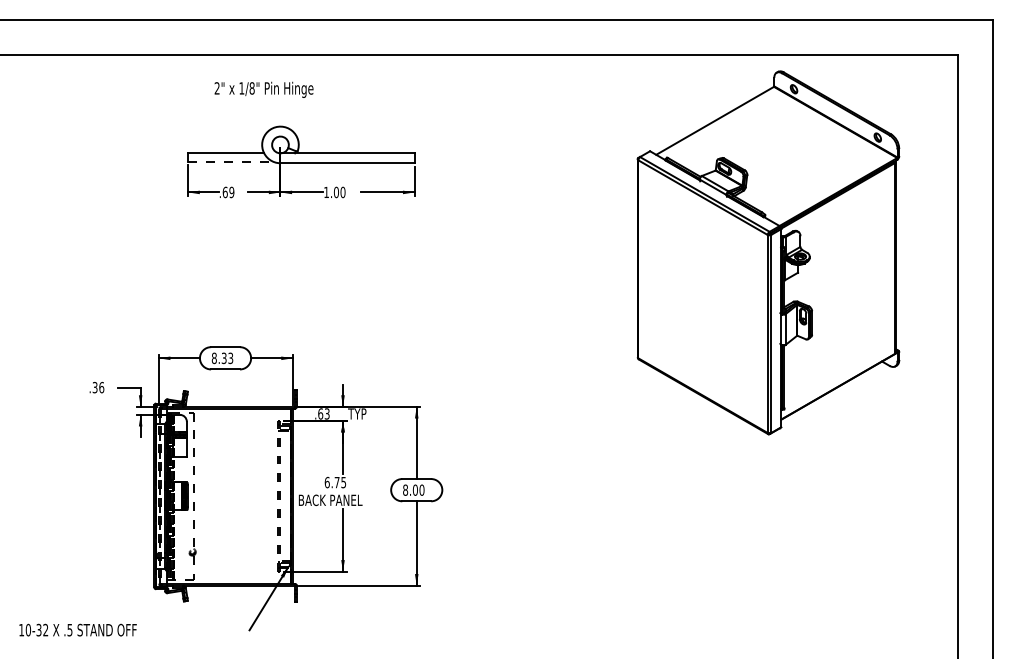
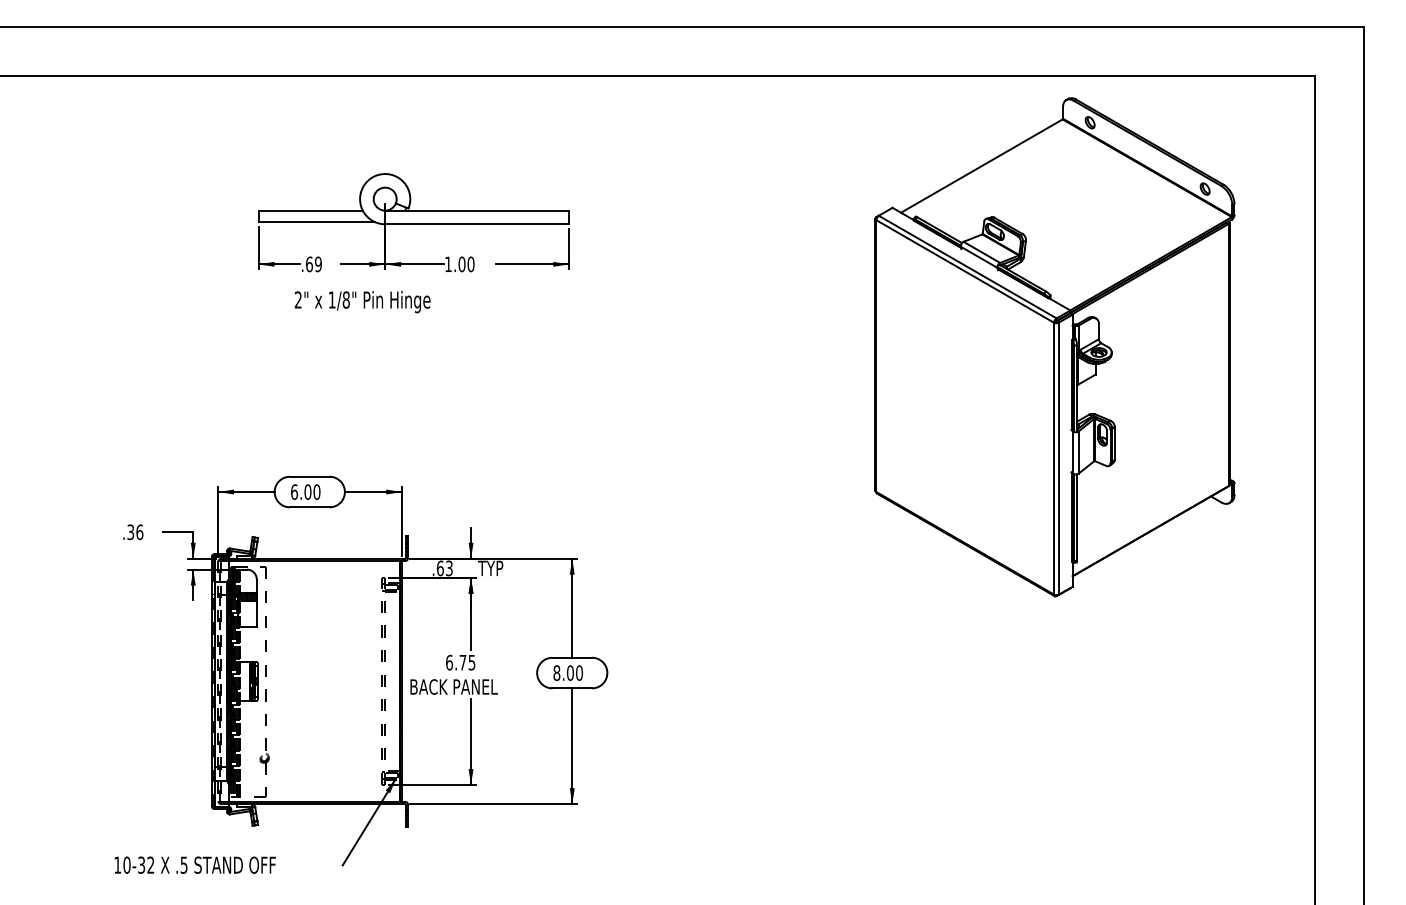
text: (263, 89) -> (361, 301), moved
line: (231, 161) -> (317, 221), dashed -> solid
text: (222, 358) -> (305, 492), 8.33 -> 6.00
text: (77, 629) -> (194, 864), moved

